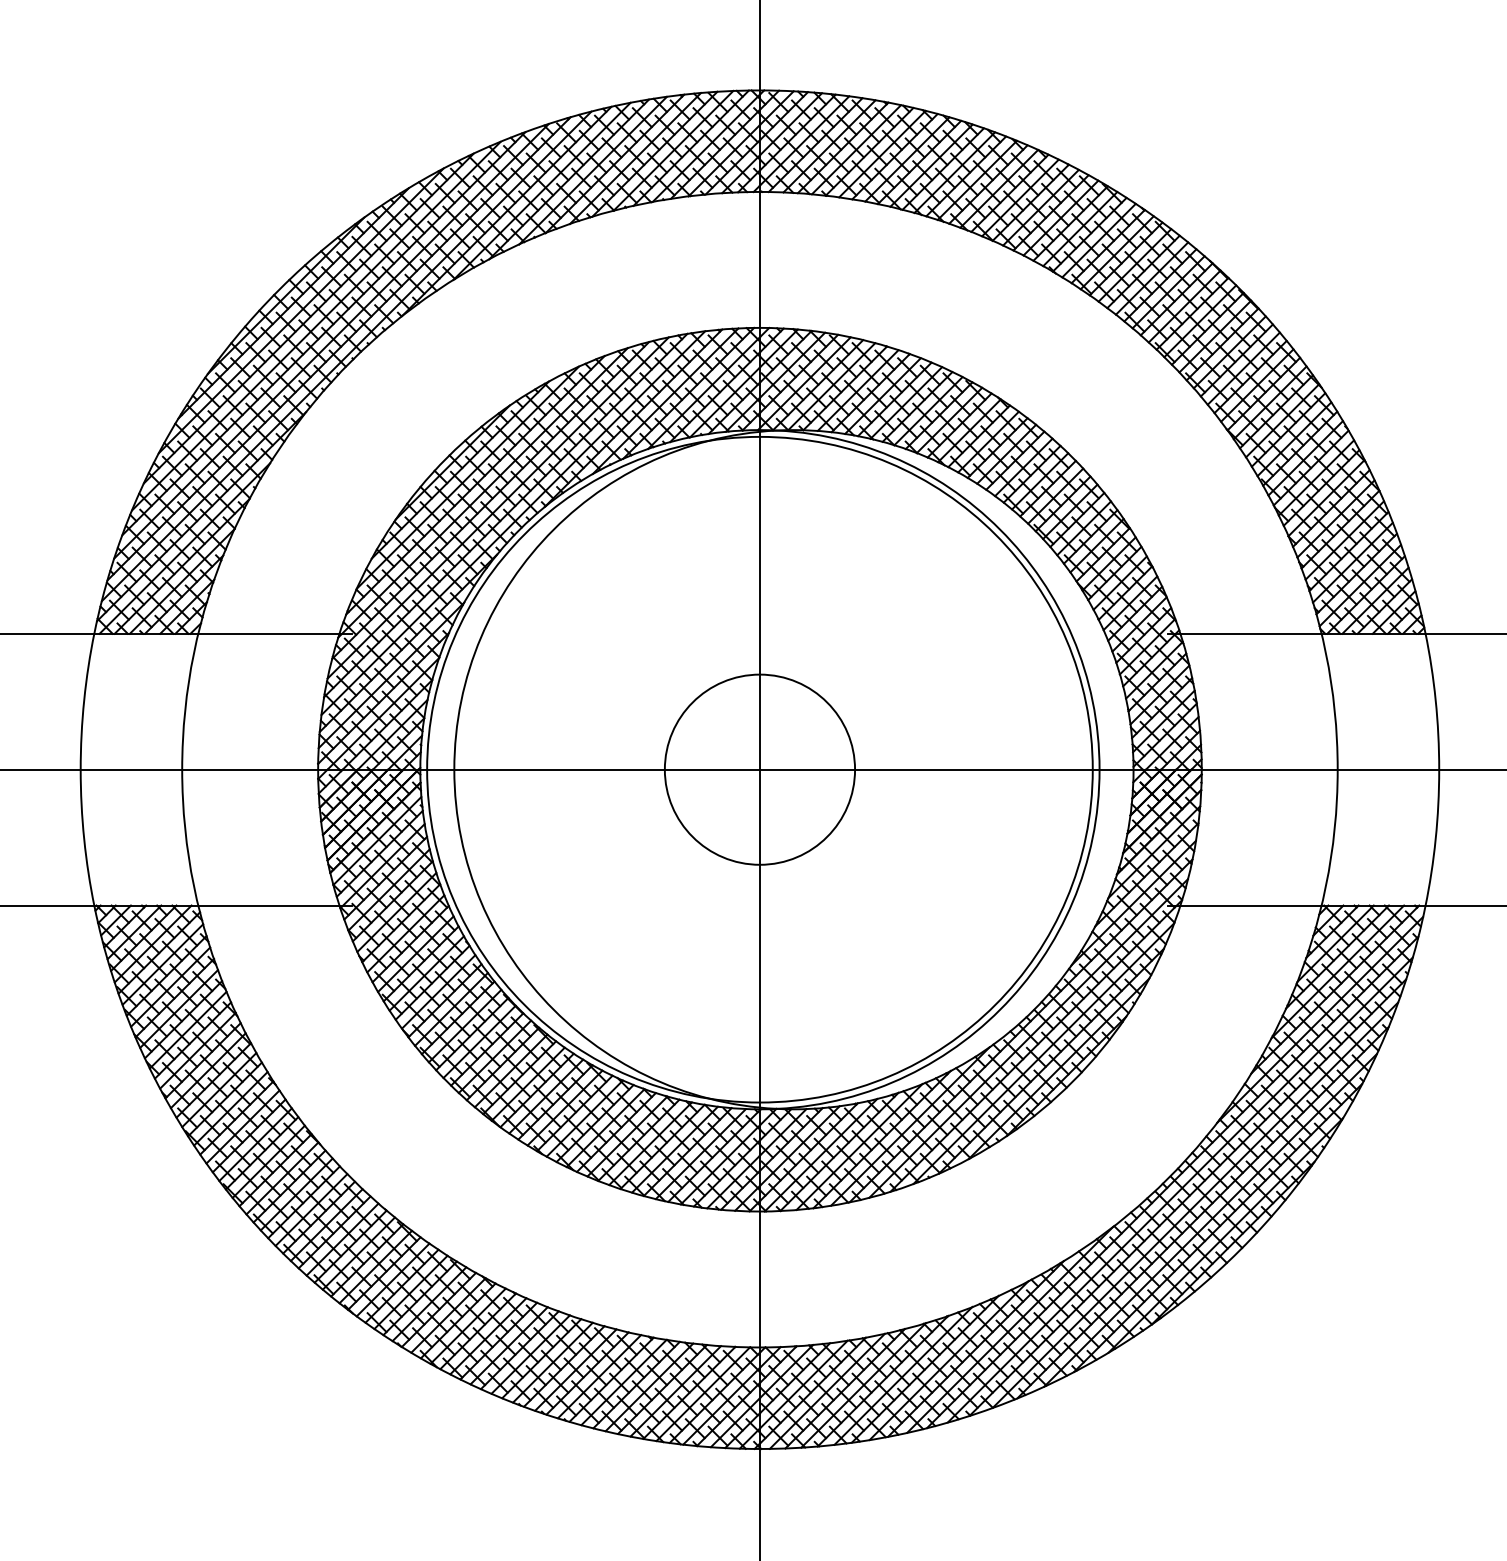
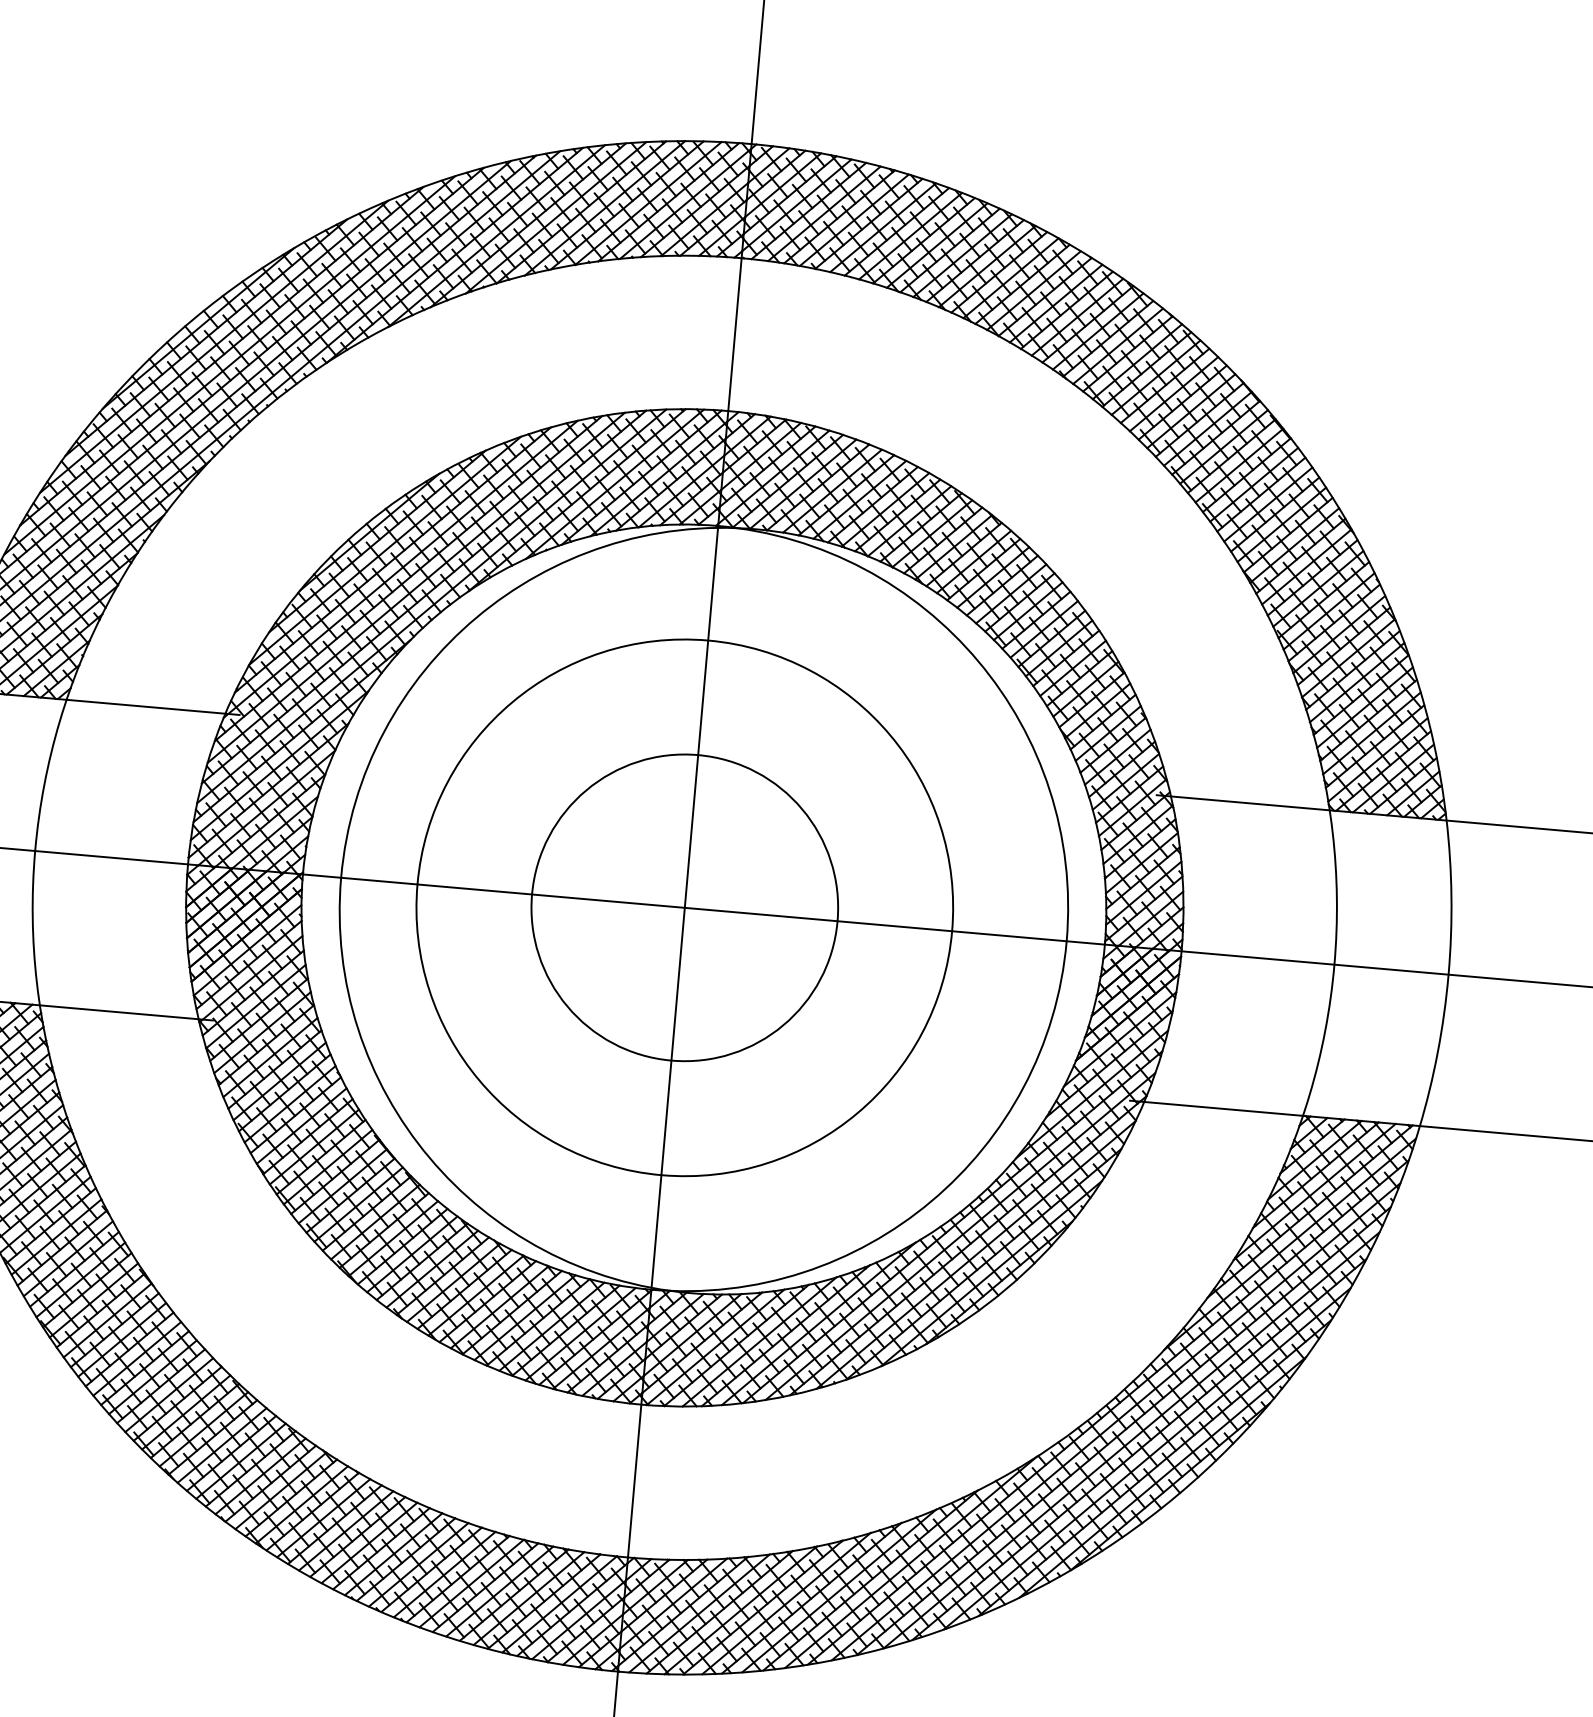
circle: (759, 769) -> (684, 907), size x0.71
circle: (759, 769) -> (684, 907), size x1.43

